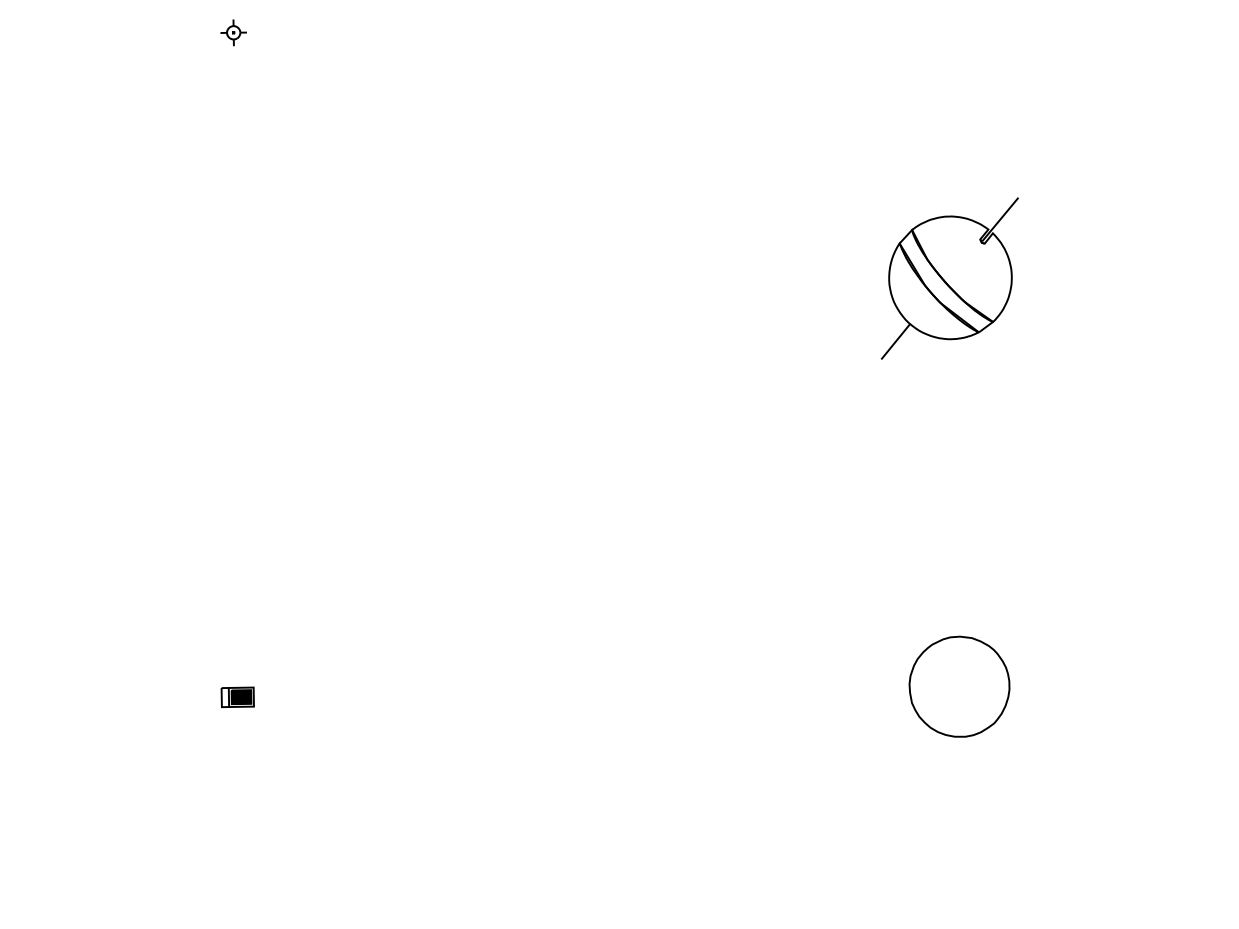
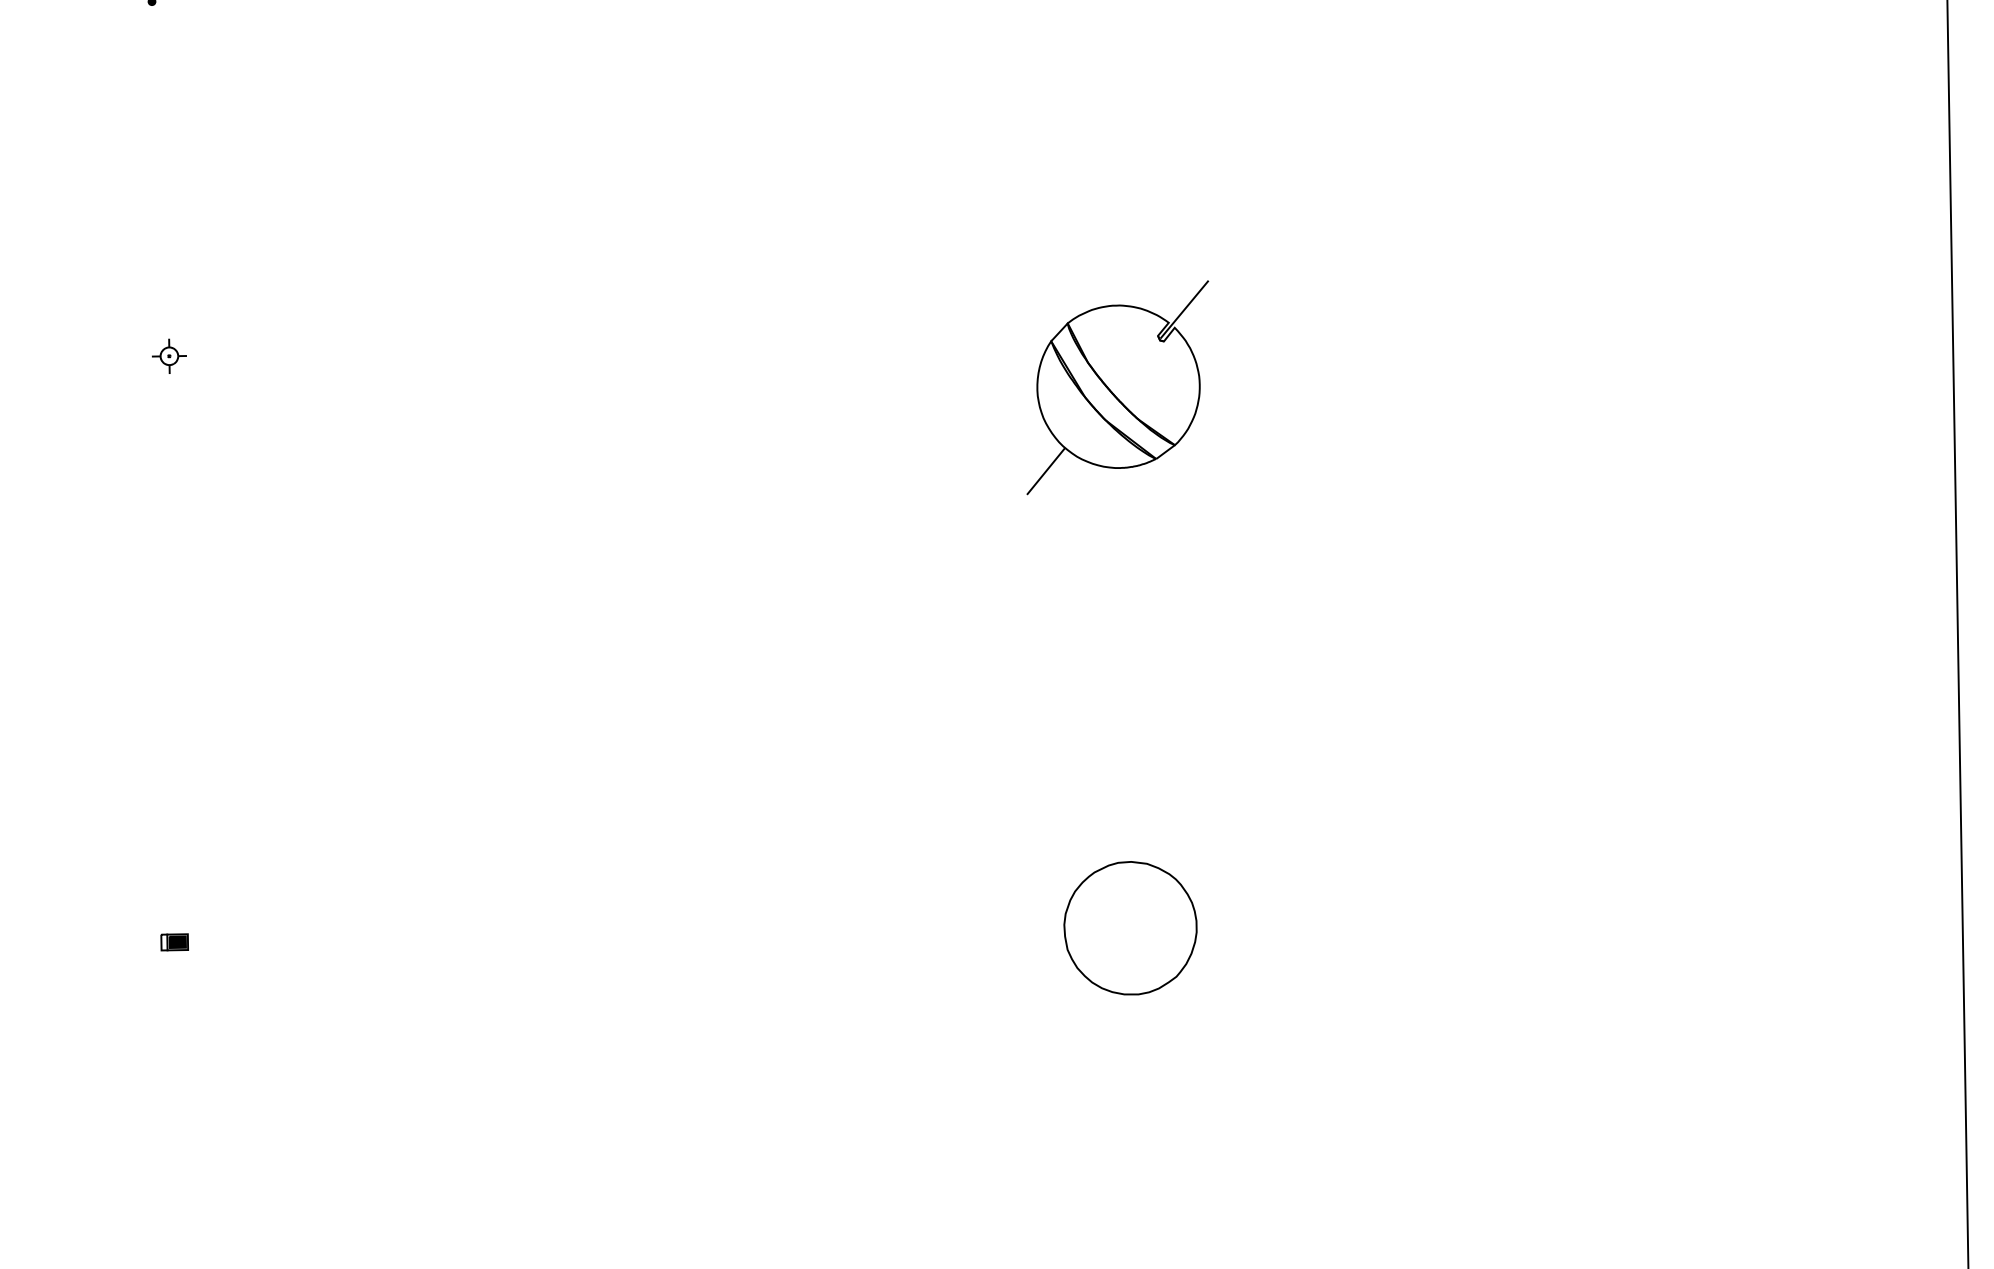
part: (233, 32) -> (169, 355), moved
part: (237, 697) -> (174, 942), size x0.62

